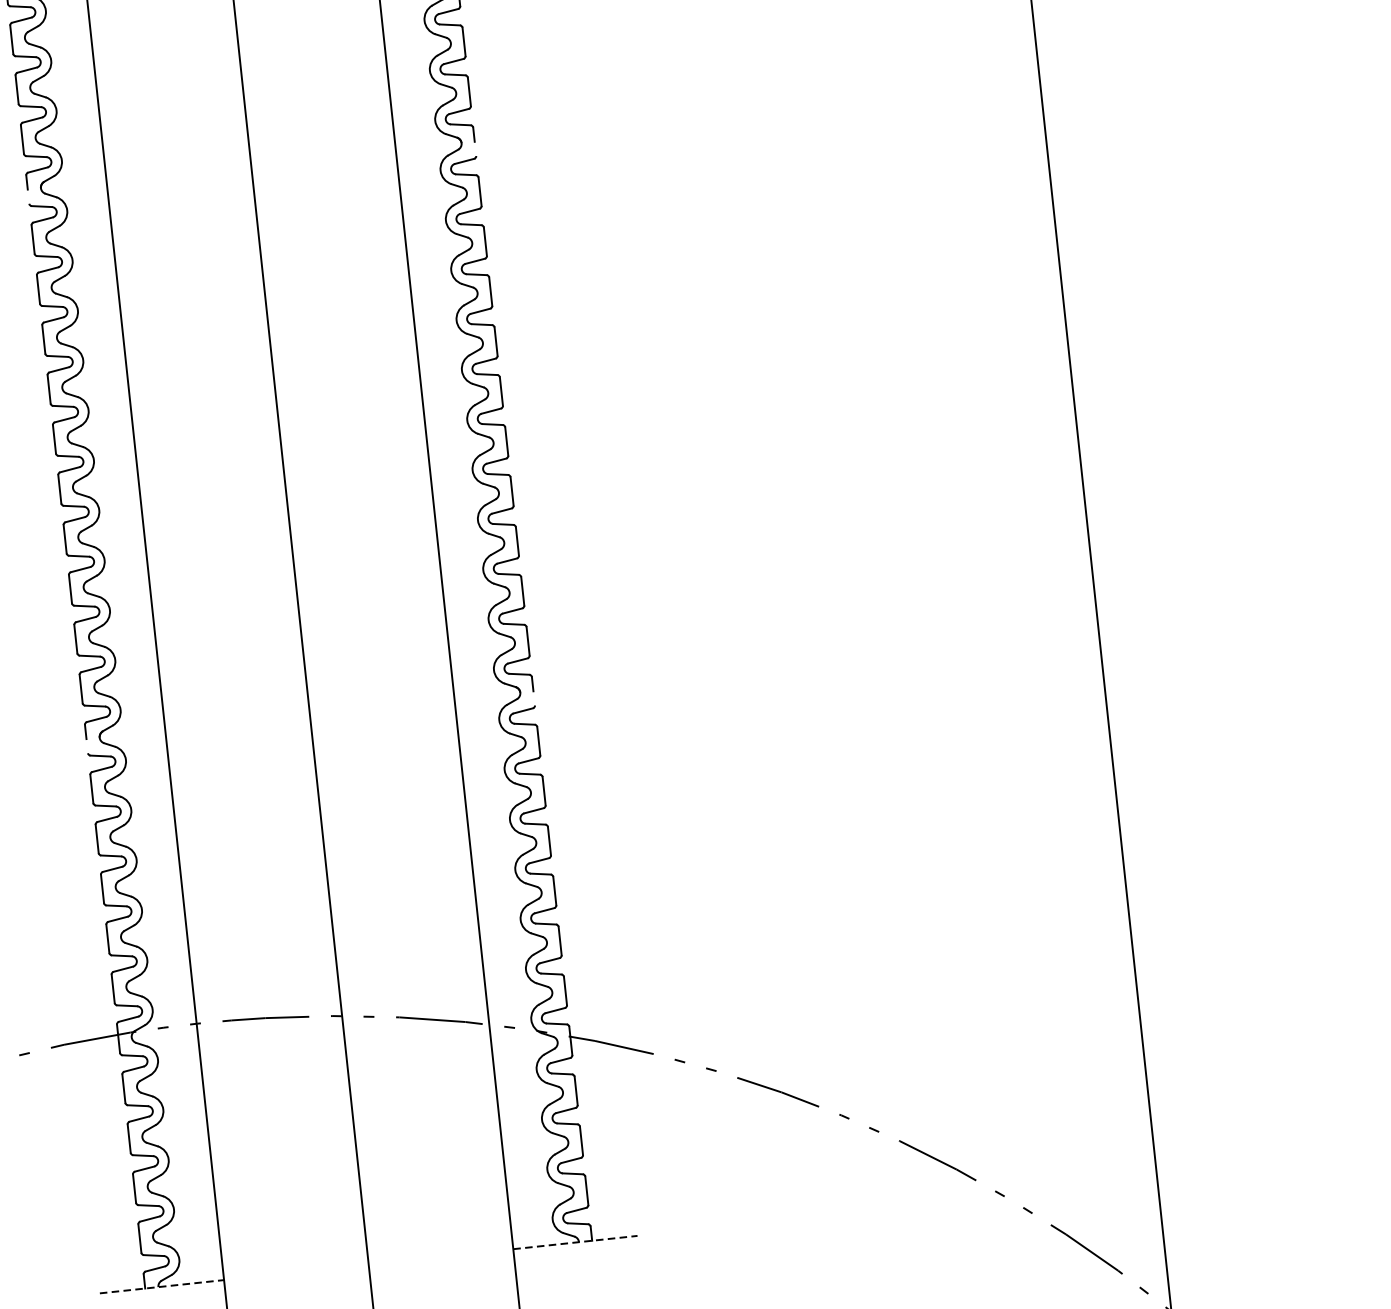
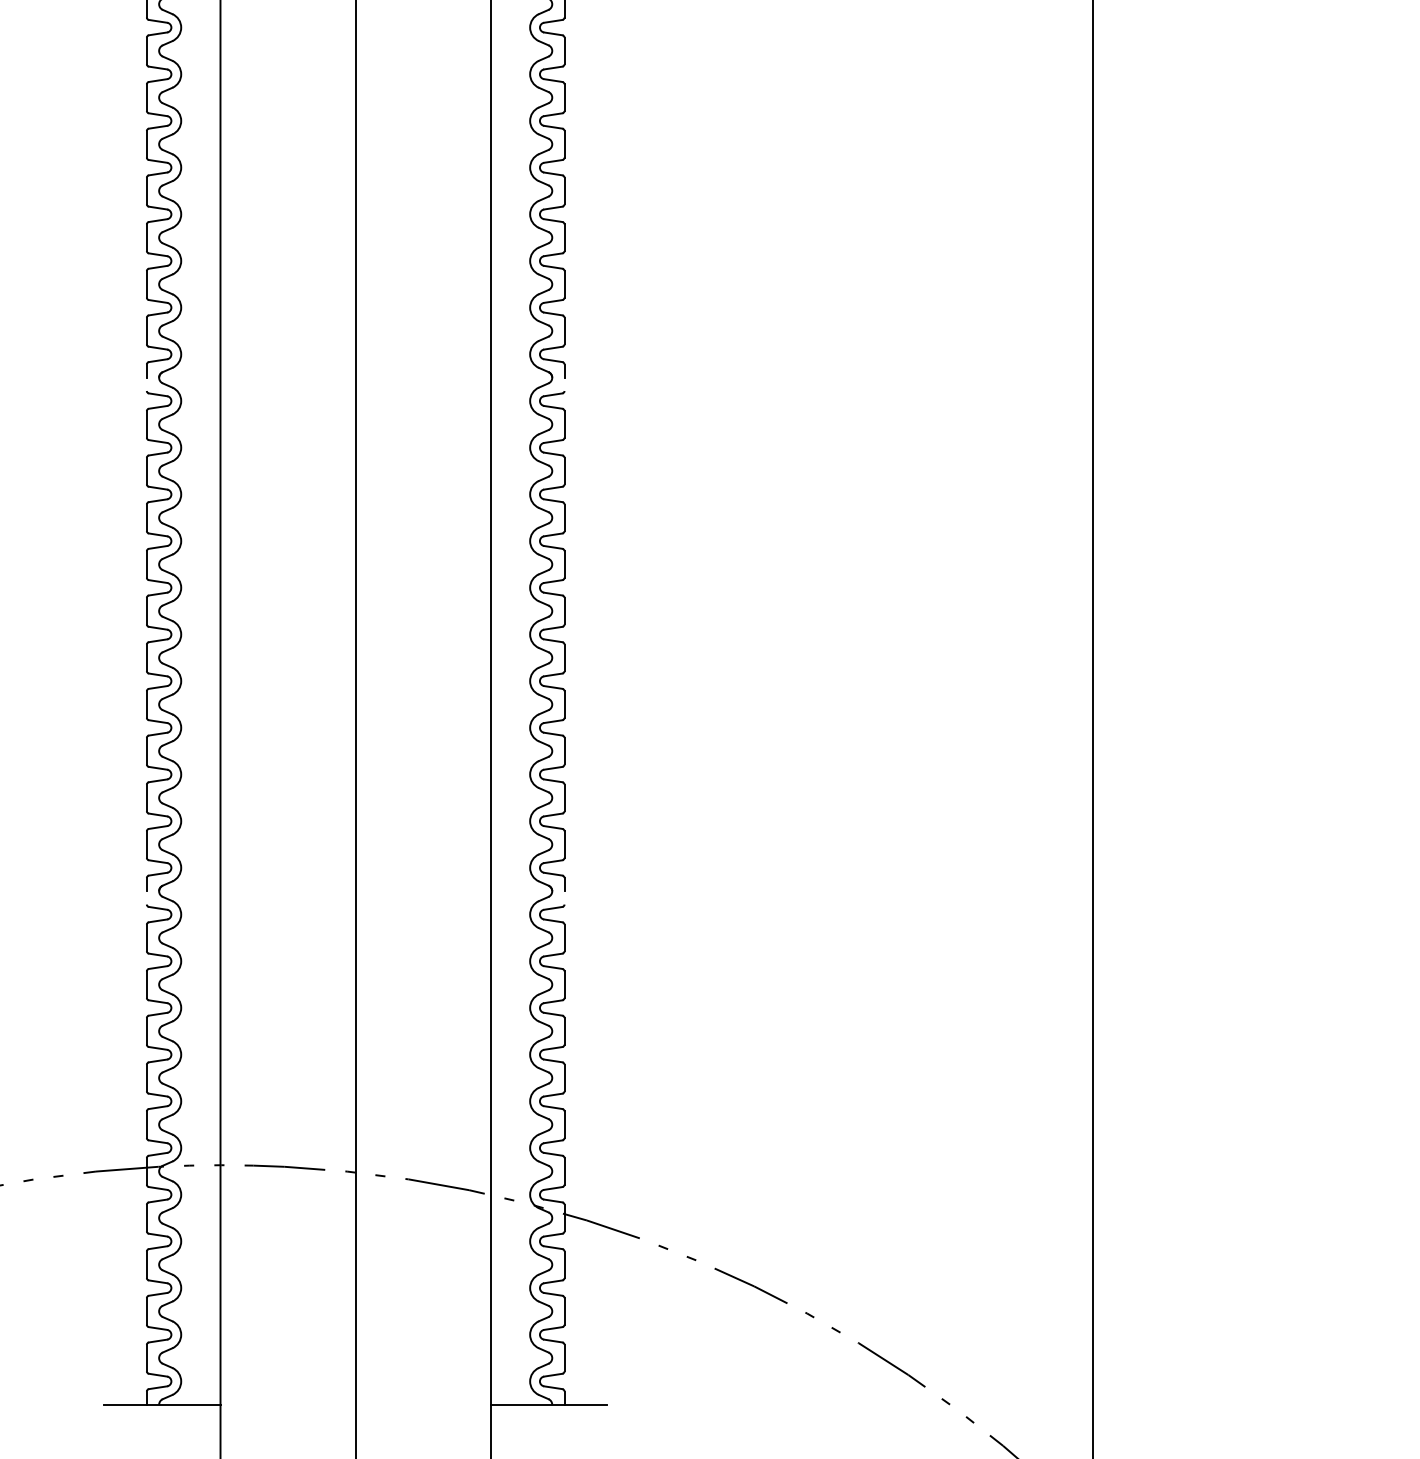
line: (576, 1242) -> (549, 1404), dashed -> solid
line: (161, 1286) -> (162, 1404), dashed -> solid

